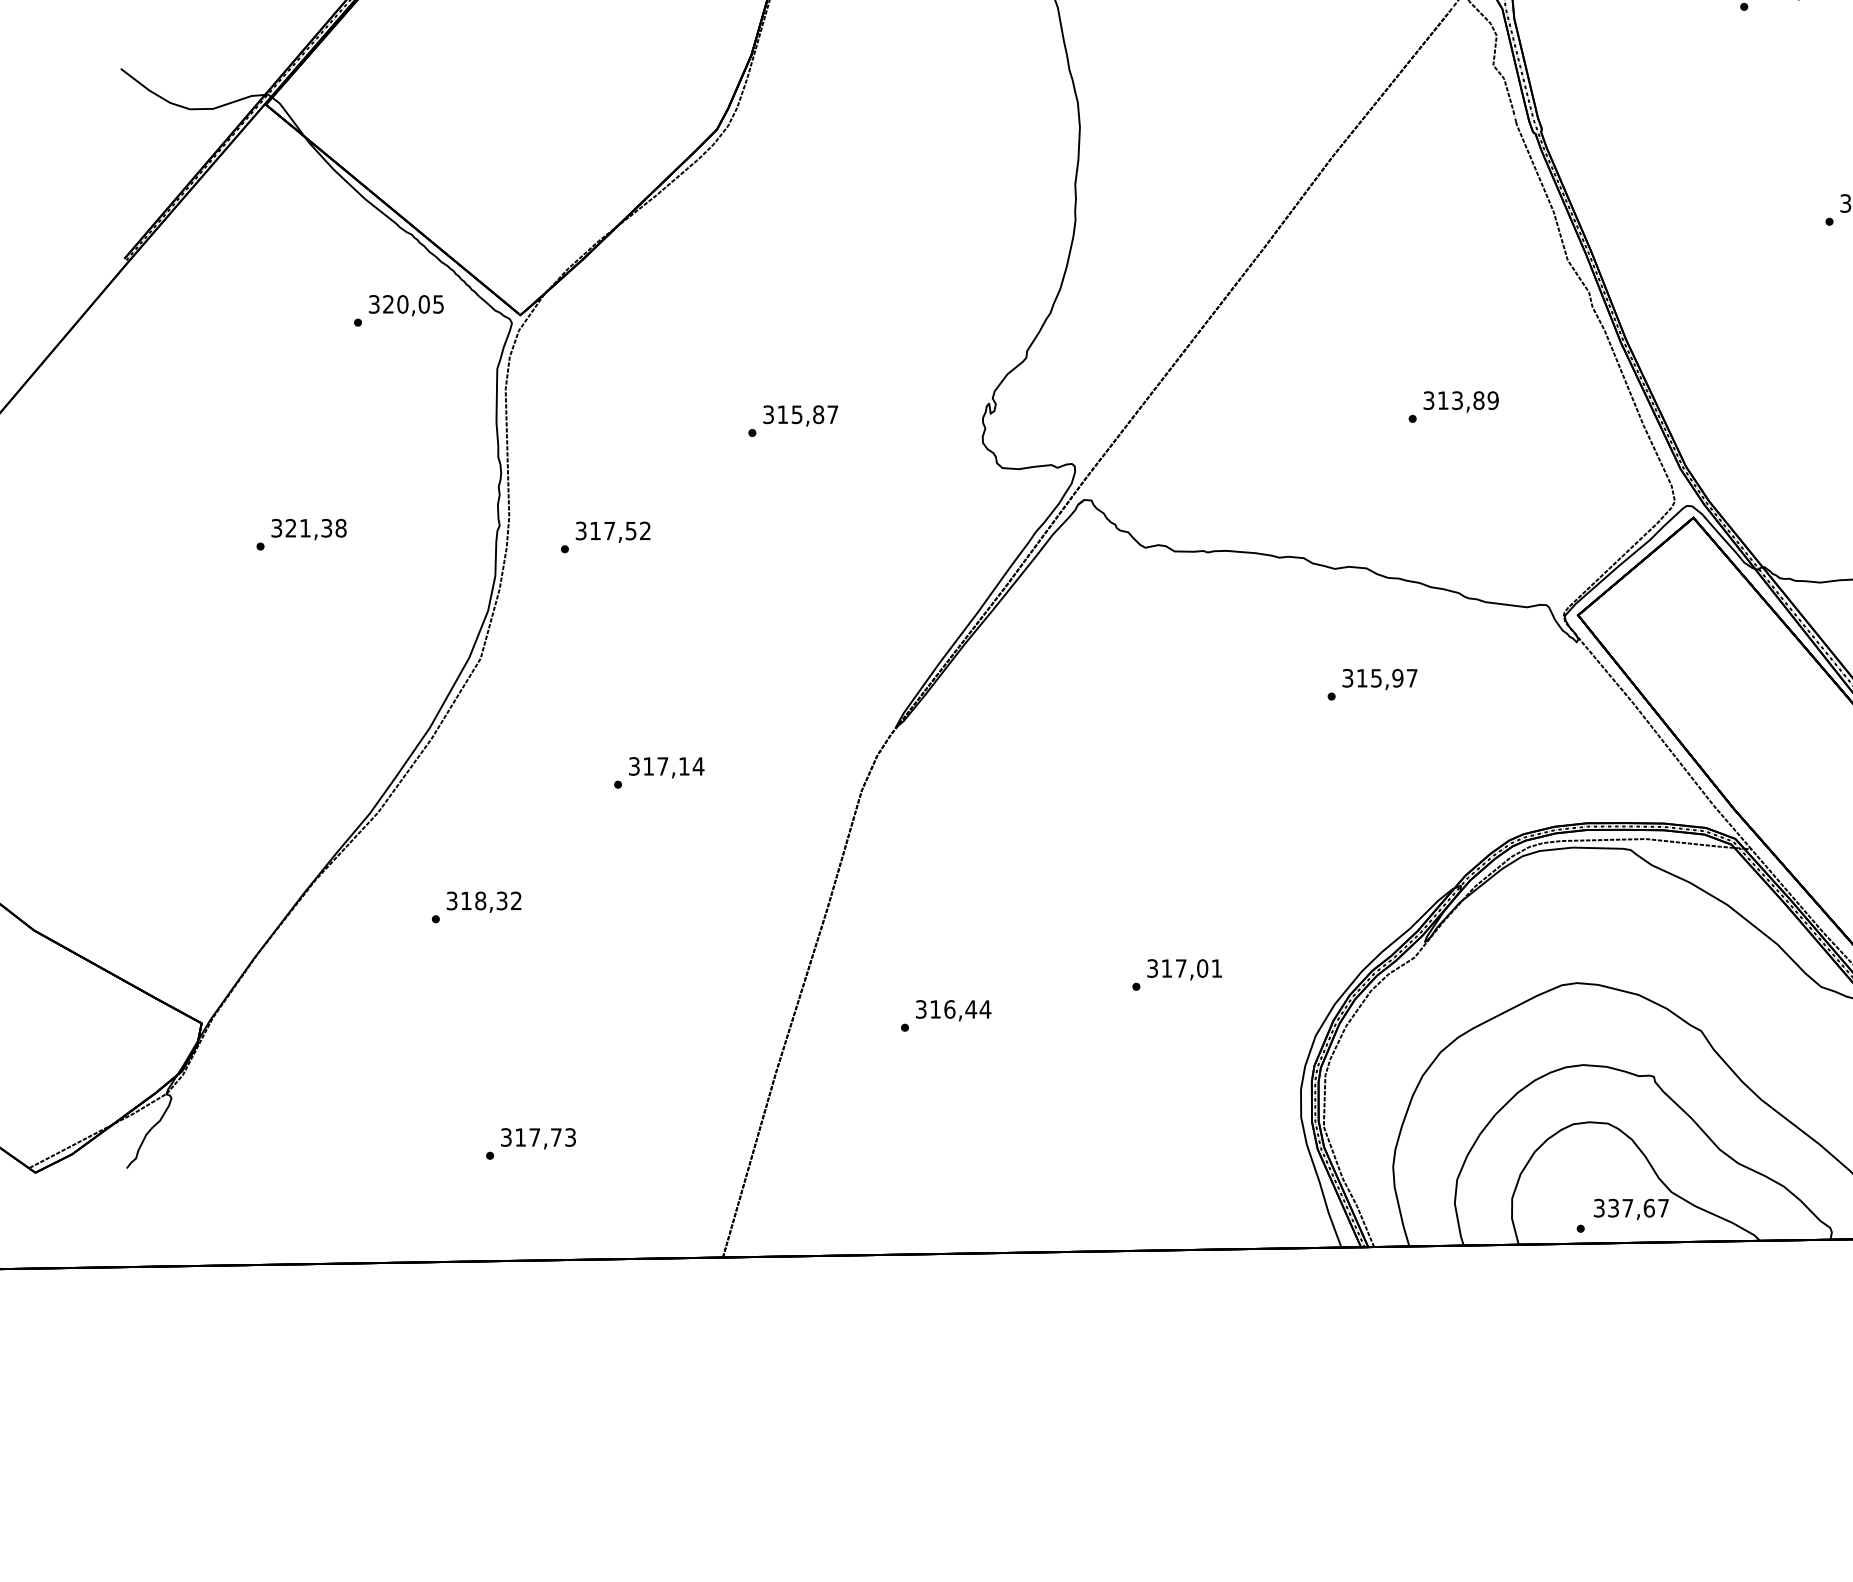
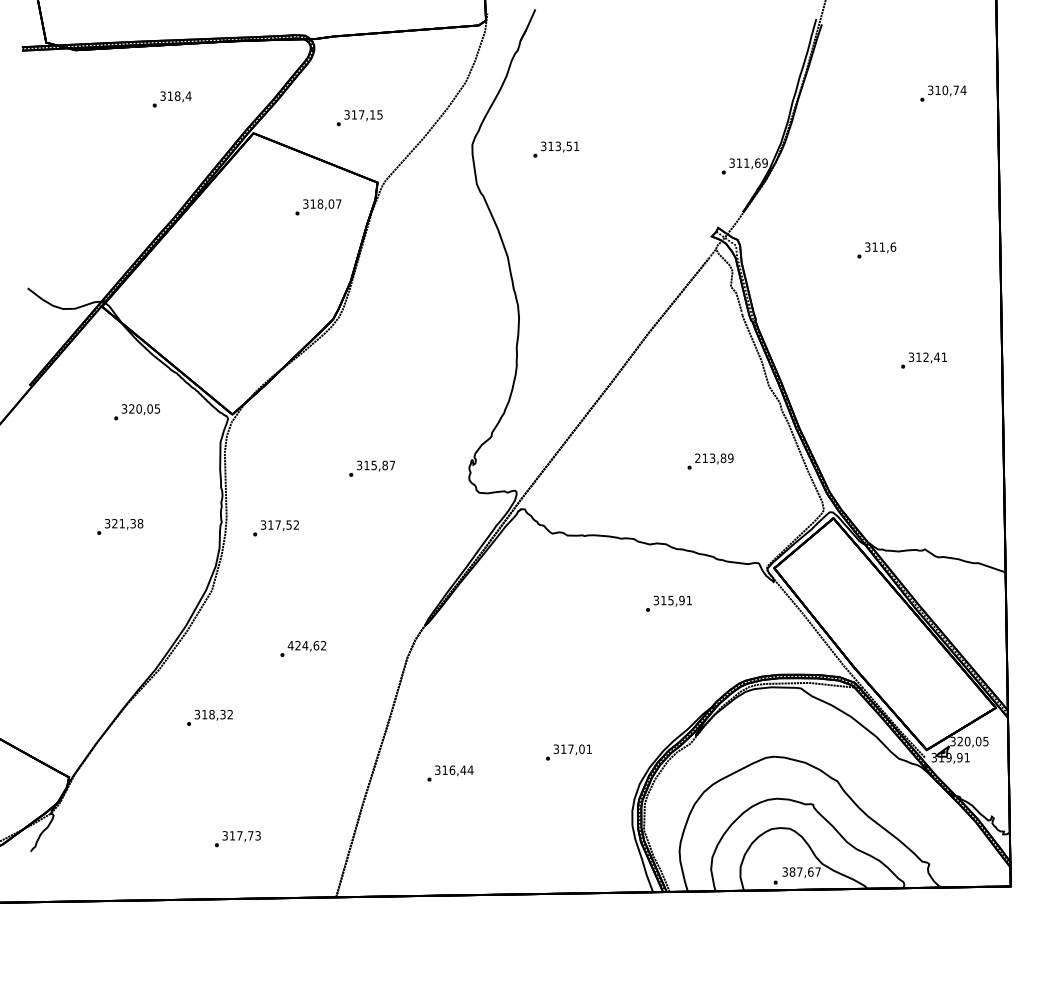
text: (397, 311) -> (136, 412), moved
text: (1428, 401) -> (697, 458), 313,89 -> 213,89
text: (1410, 678) -> (688, 600), 315,97 -> 315,91
text: (665, 766) -> (306, 645), 317,14 -> 424,62
text: (1613, 1207) -> (792, 871), 337,67 -> 387,67

